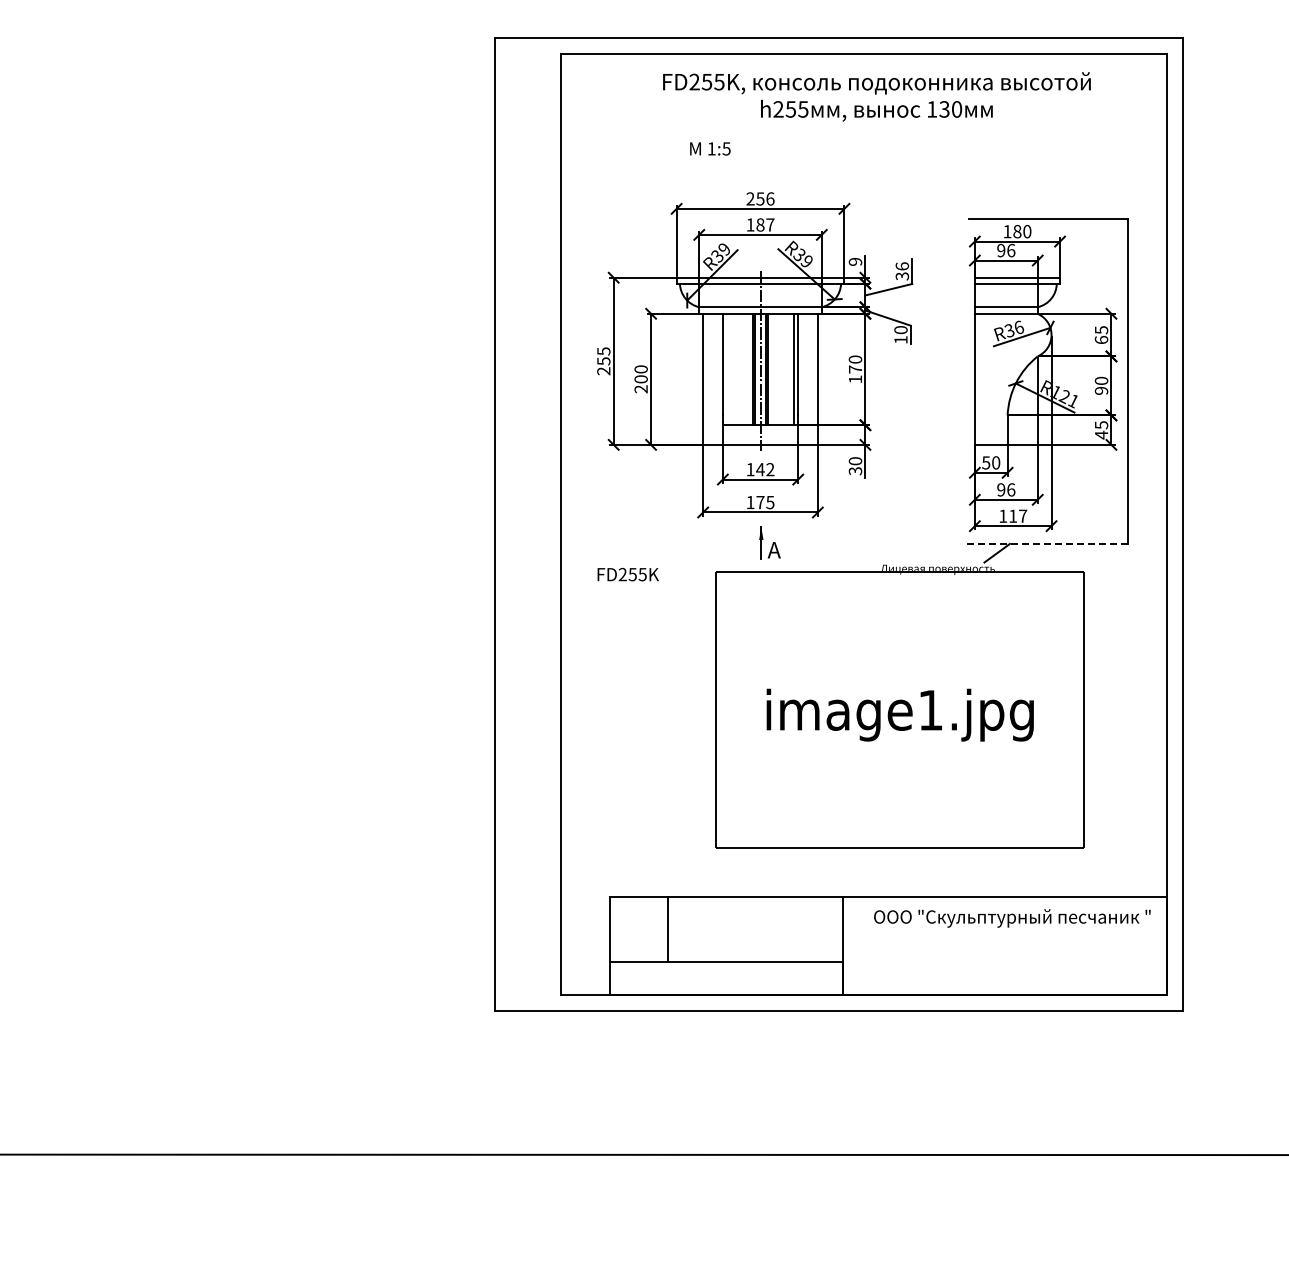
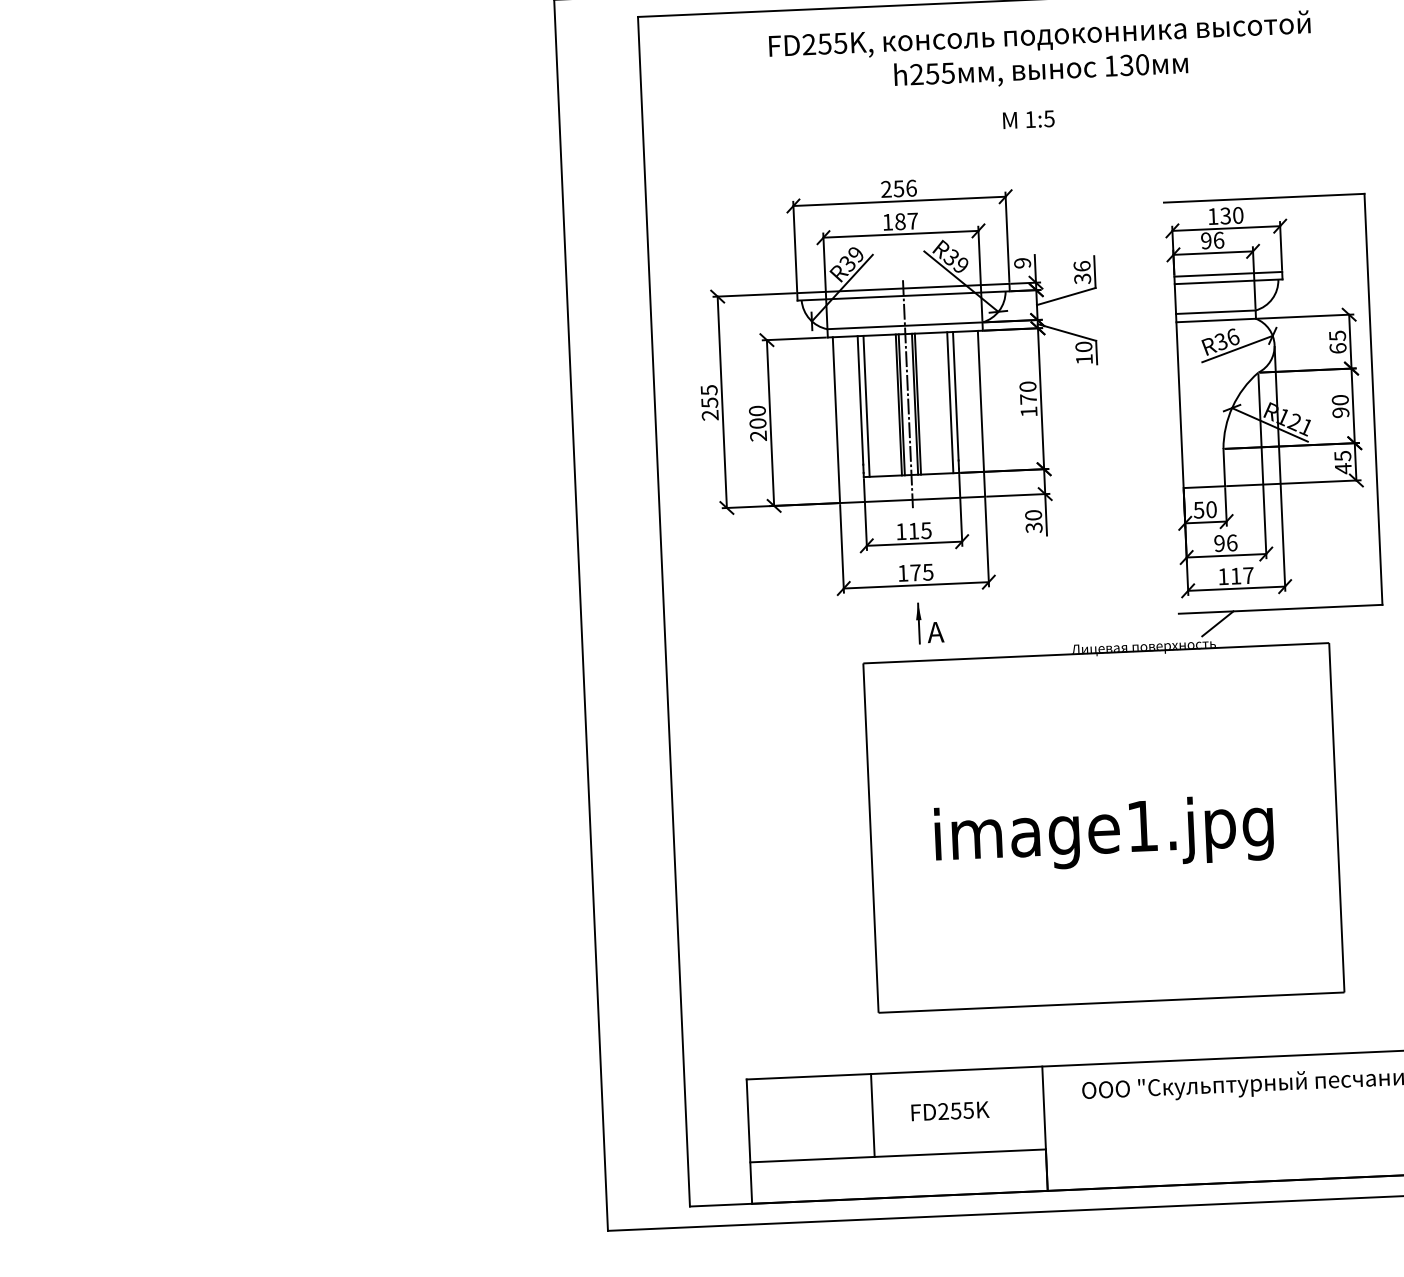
text: (710, 148) -> (1028, 119), moved
text: (1017, 231) -> (1225, 215), 180 -> 130
line: (727, 369) -> (866, 406), added
text: (765, 469) -> (920, 530), 142 -> 115
line: (1047, 543) -> (1280, 608), dashed -> solid
text: (627, 574) -> (949, 1111), moved
line: (667, 929) -> (872, 1115), moved

